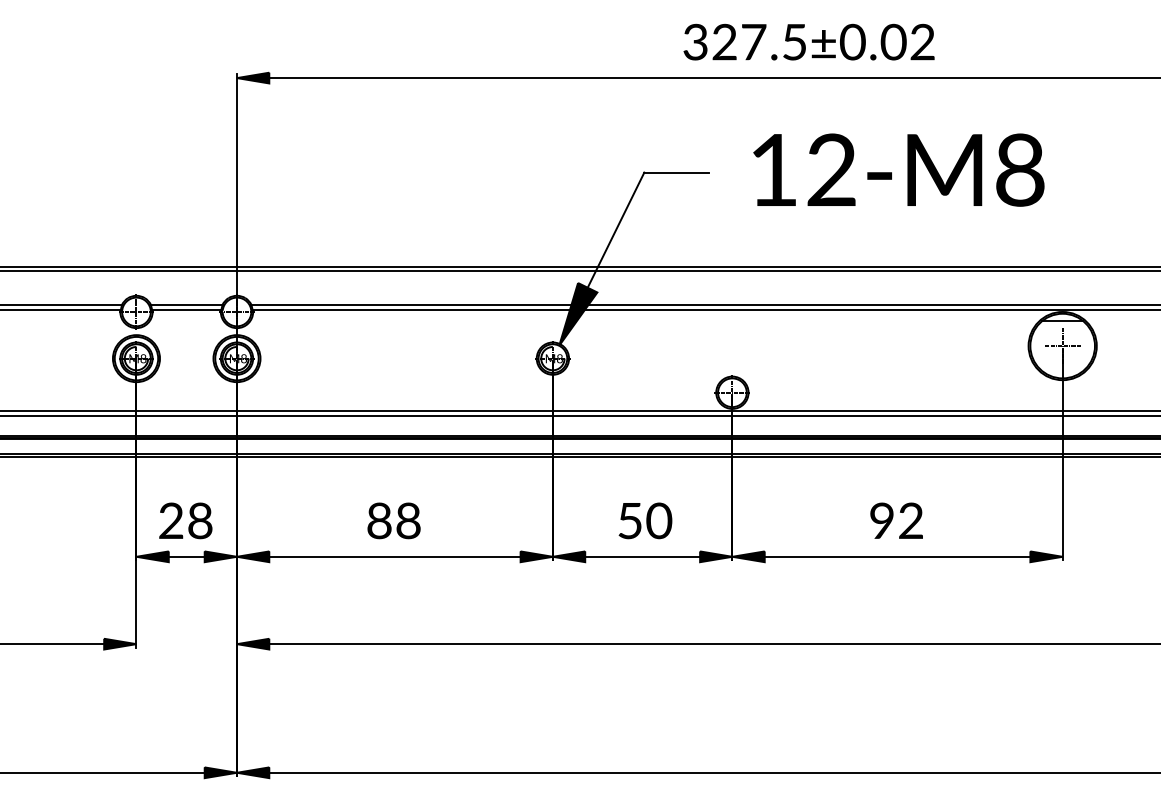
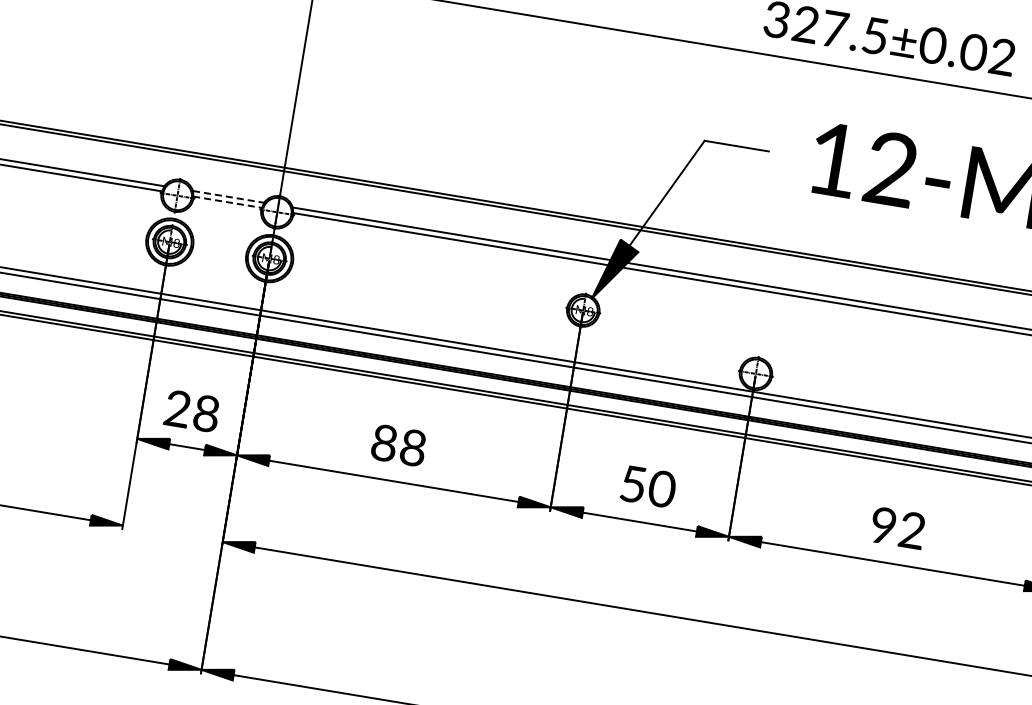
line: (186, 304) -> (228, 196), solid -> dashed
line: (186, 310) -> (227, 202), solid -> dashed

